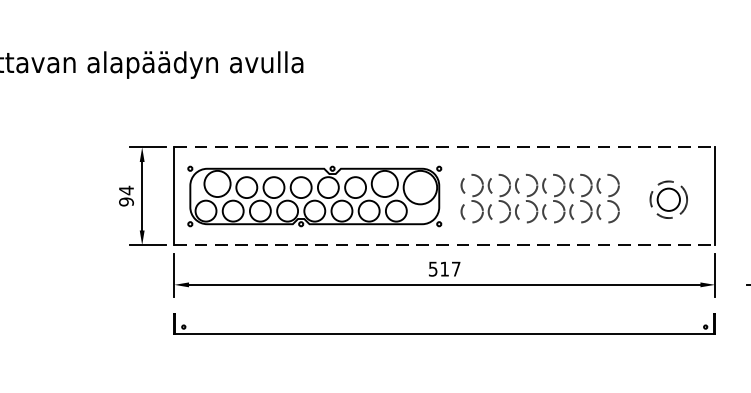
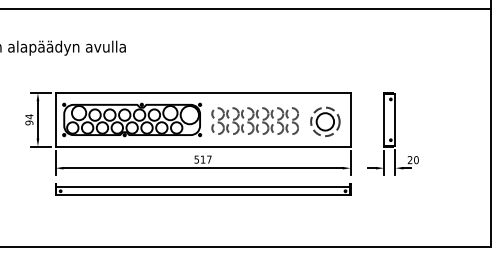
line: (445, 148) -> (203, 93), dashed -> solid
part: (668, 199) -> (325, 121), size x1.43
line: (445, 245) -> (203, 146), dashed -> solid
line: (445, 318) -> (203, 186), added

